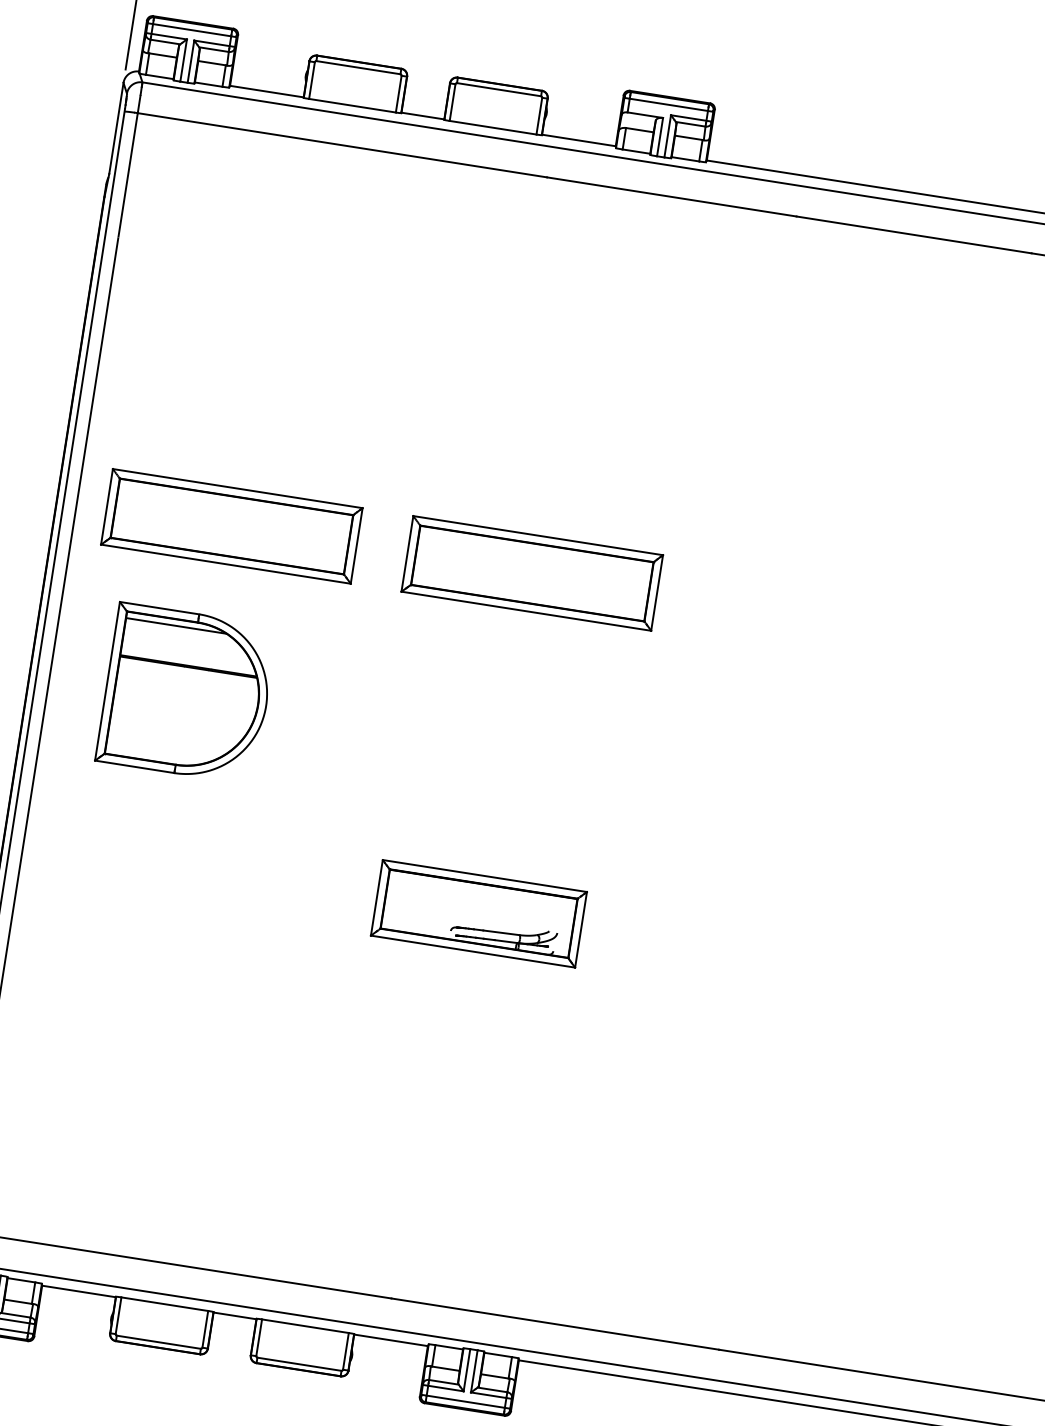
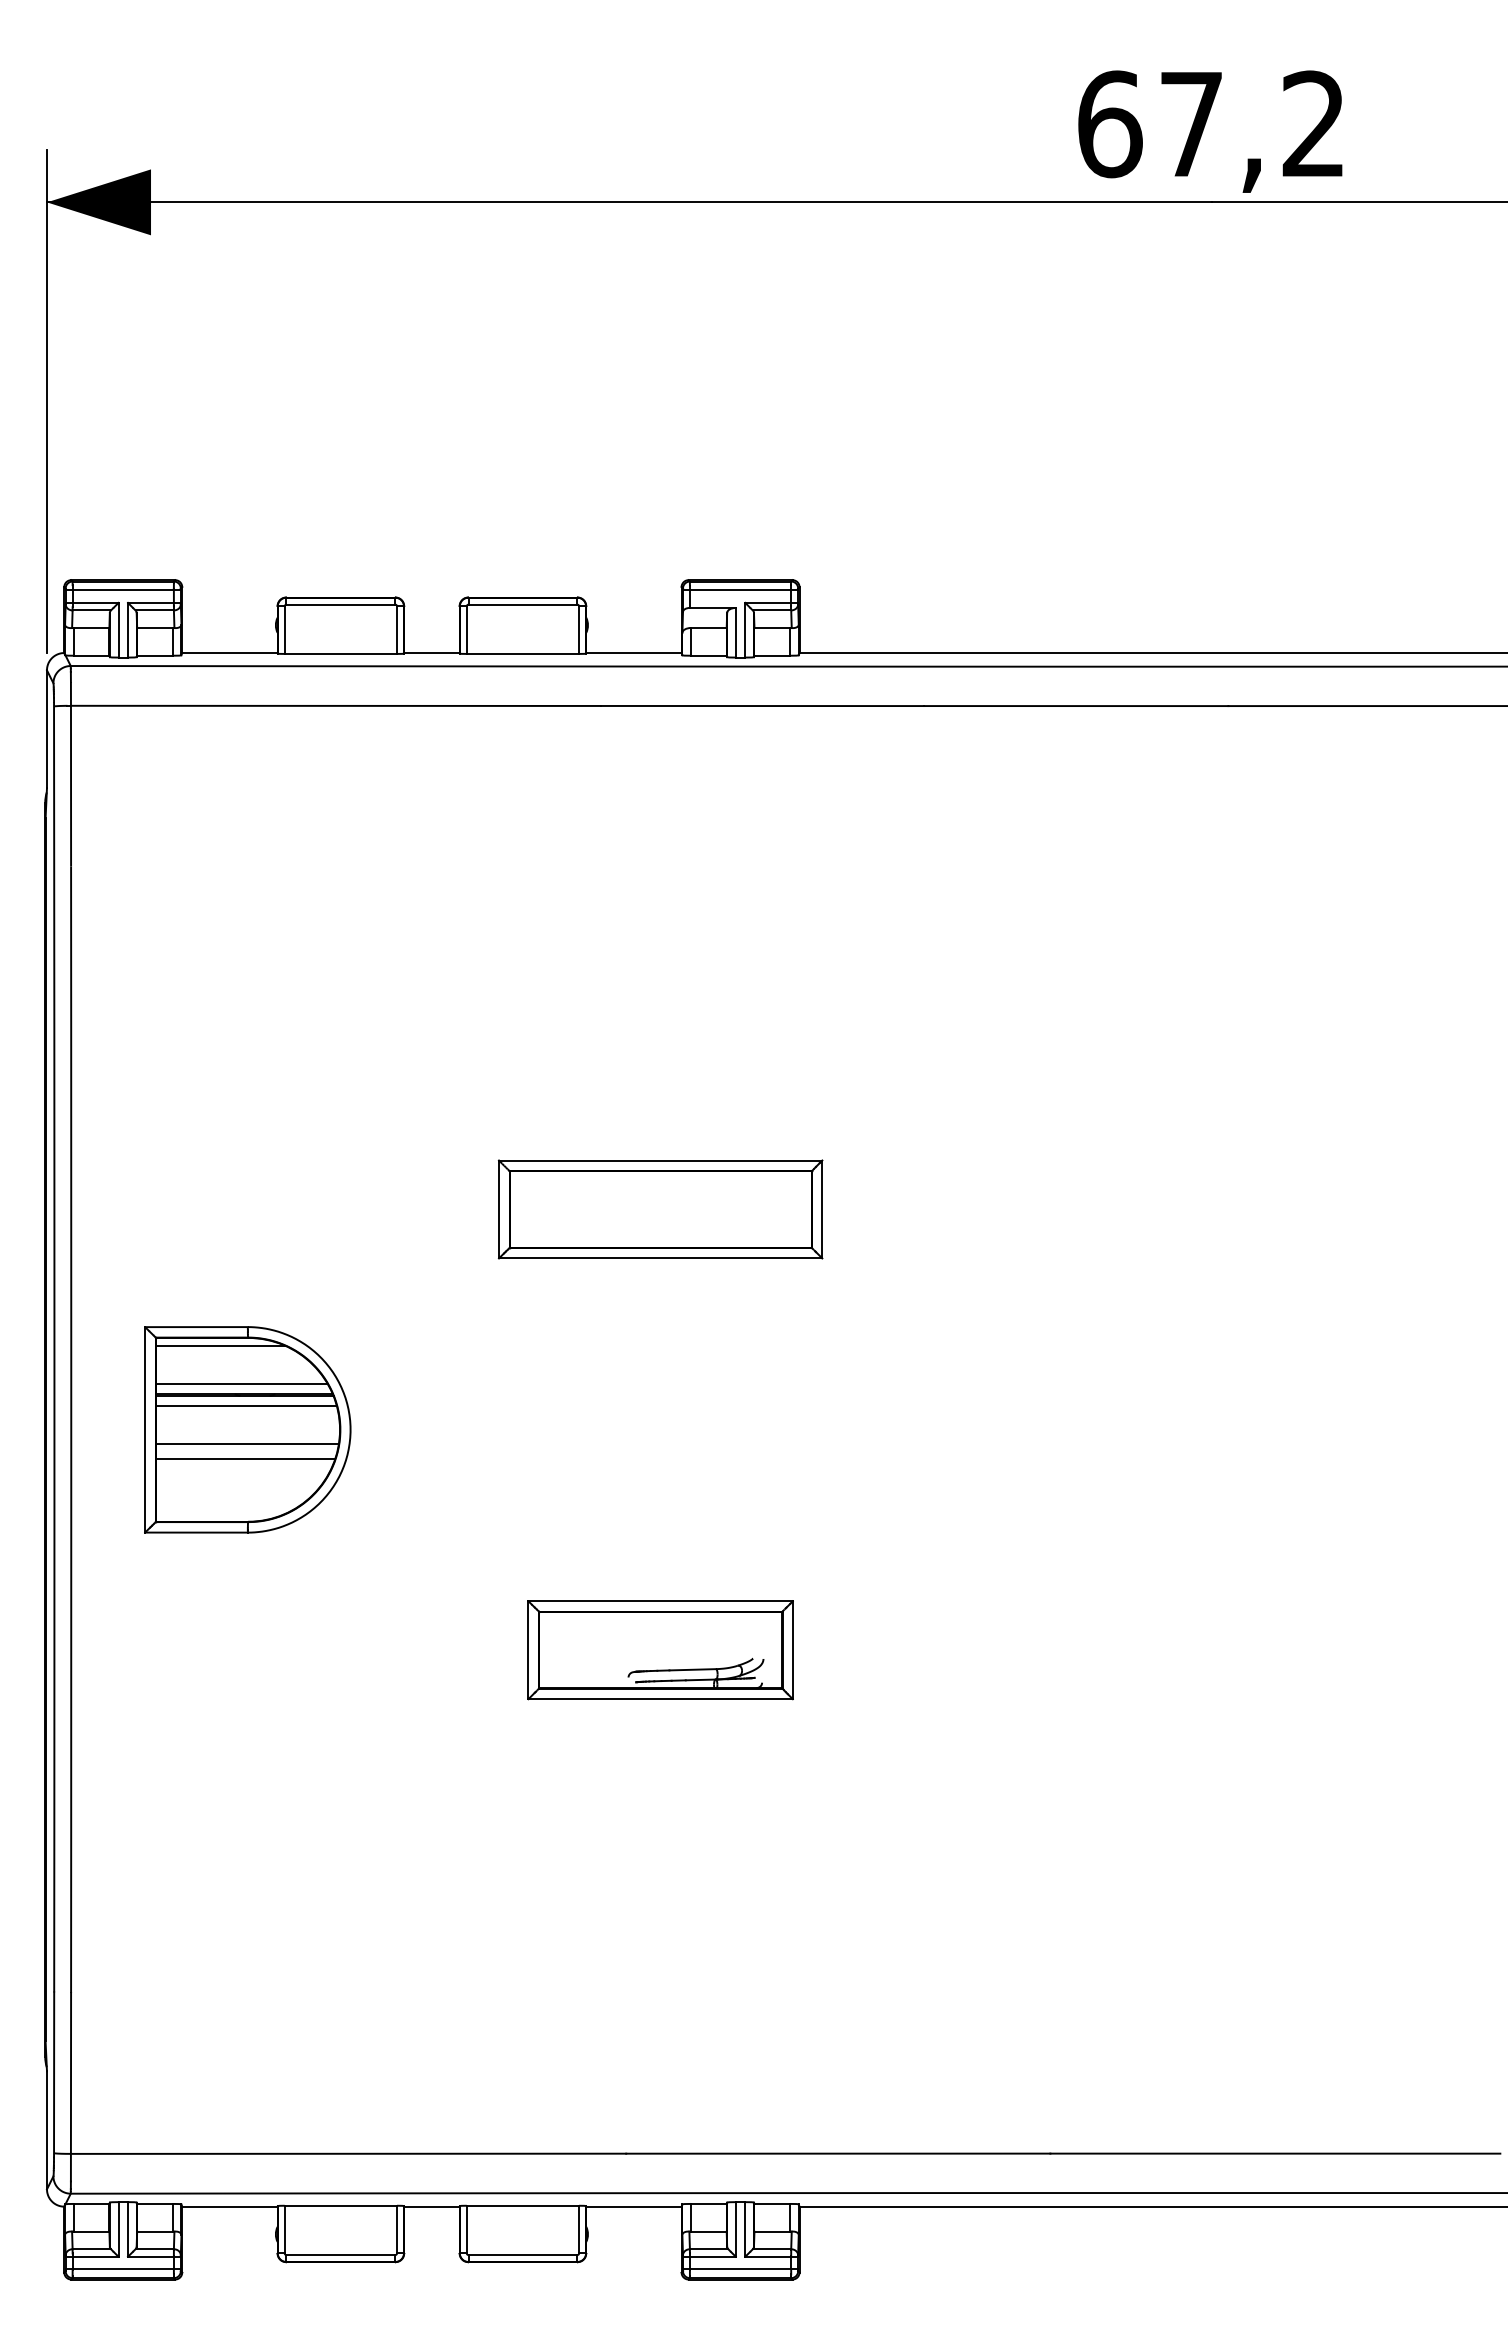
part: (231, 526) -> (271, 1209), removed
line: (187, 657) -> (241, 1384), added
line: (188, 675) -> (246, 1406), added
line: (184, 704) -> (247, 1444), added
line: (181, 715) -> (245, 1458), added

